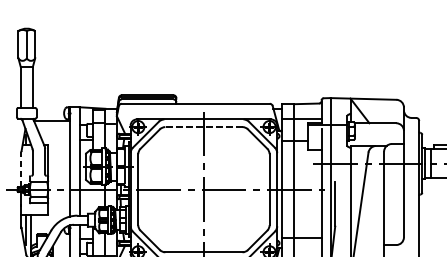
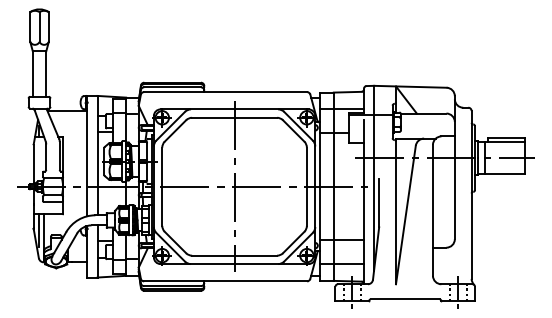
line: (203, 126) -> (234, 117), dashed -> solid
line: (21, 169) -> (33, 164), dashed -> solid

